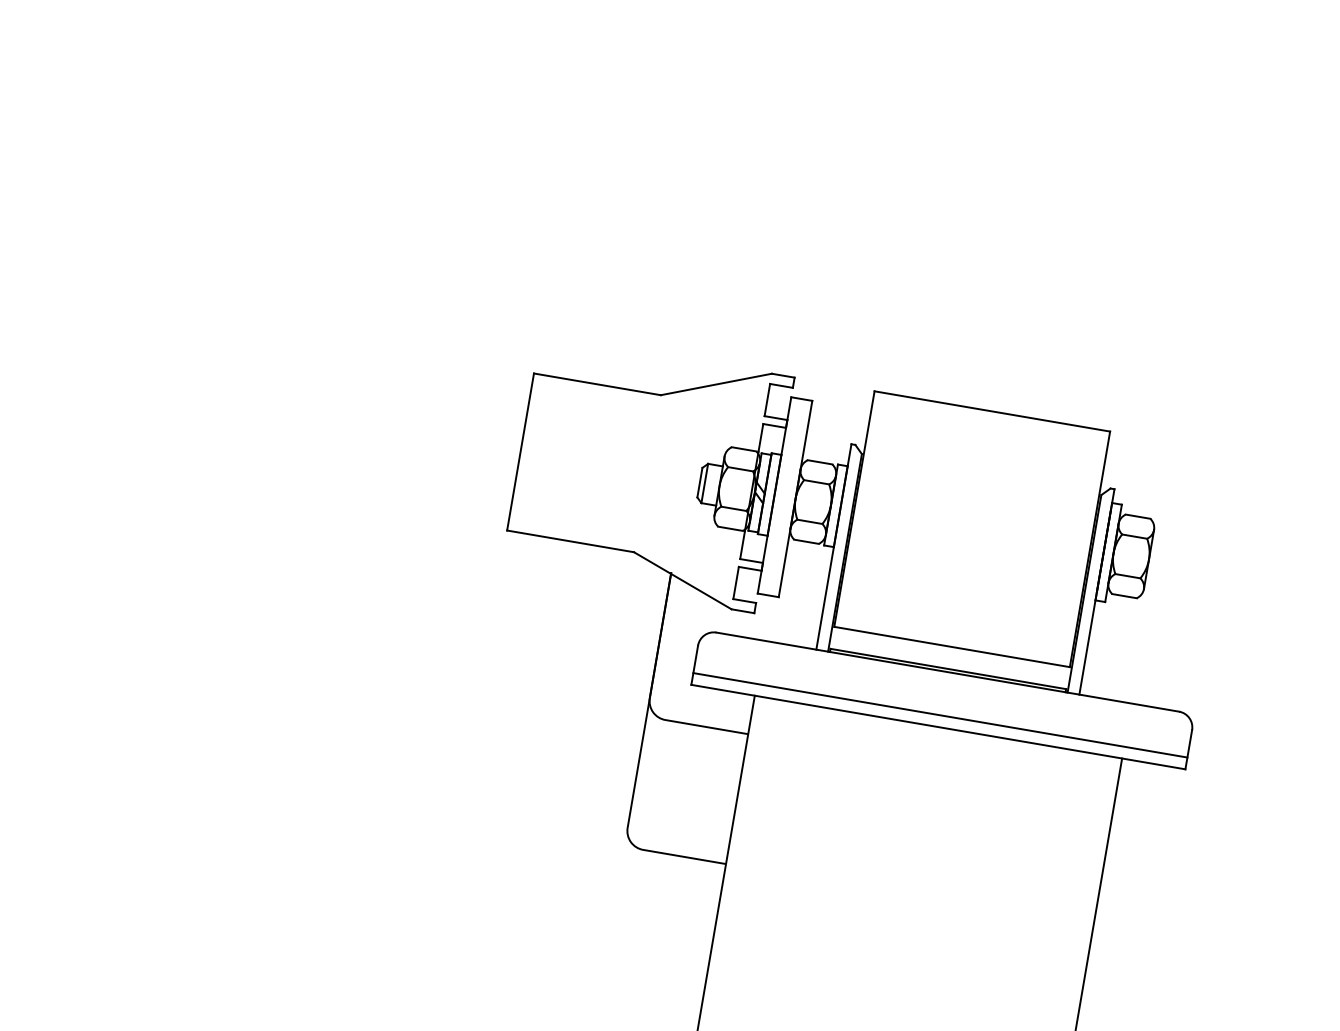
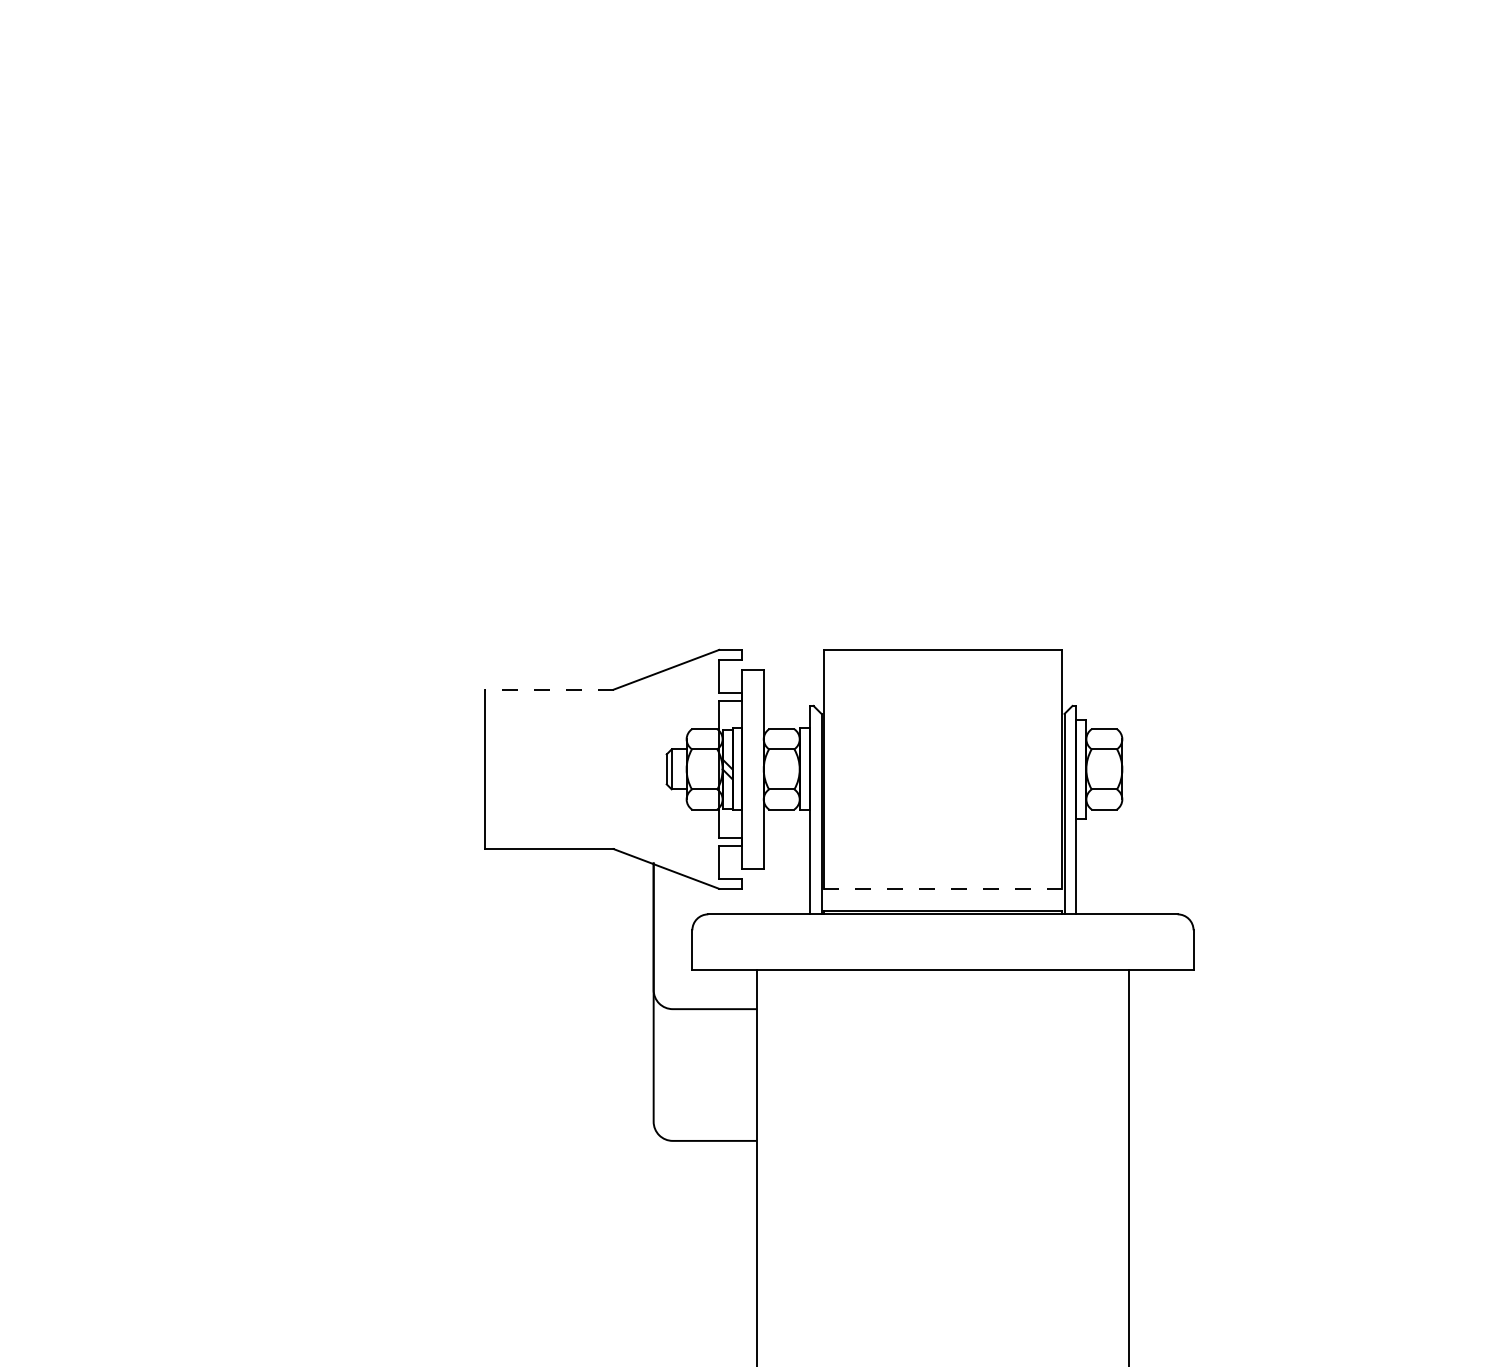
line: (596, 384) -> (548, 689), solid -> dashed
line: (952, 646) -> (943, 888), solid -> dashed
line: (939, 715) -> (942, 958), removed

